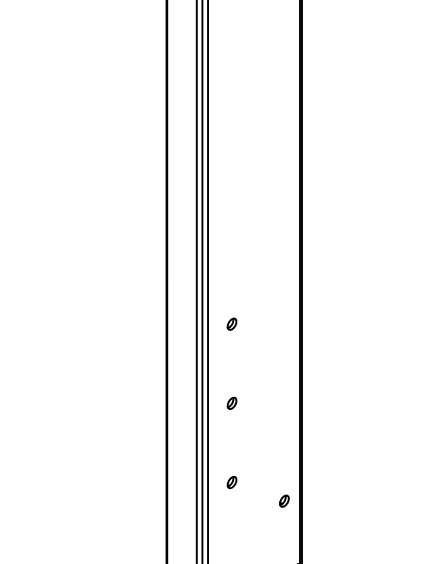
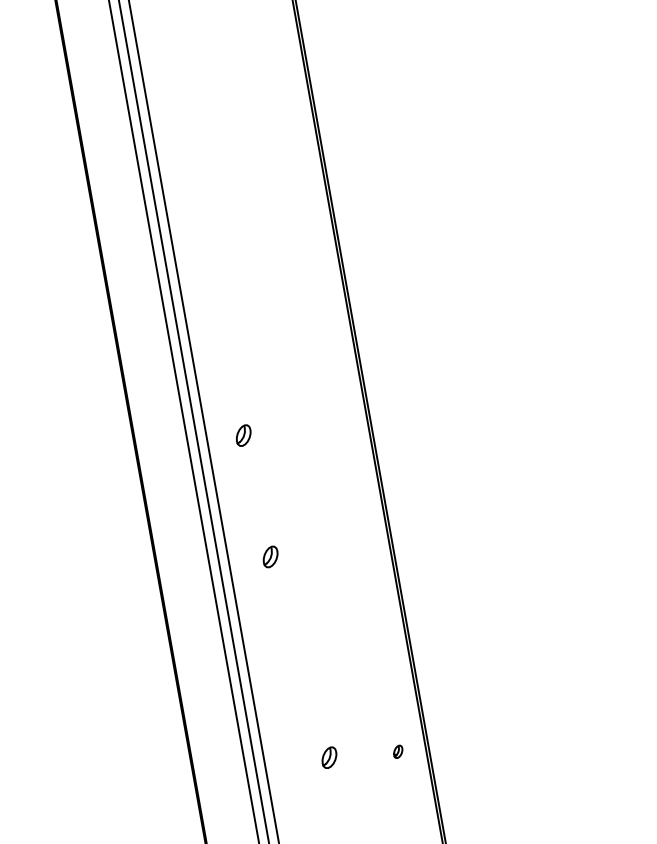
part: (231, 323) -> (242, 434), moved
part: (231, 402) -> (269, 555), moved
part: (231, 482) -> (328, 757), moved
part: (284, 500) -> (398, 750), size x0.6

